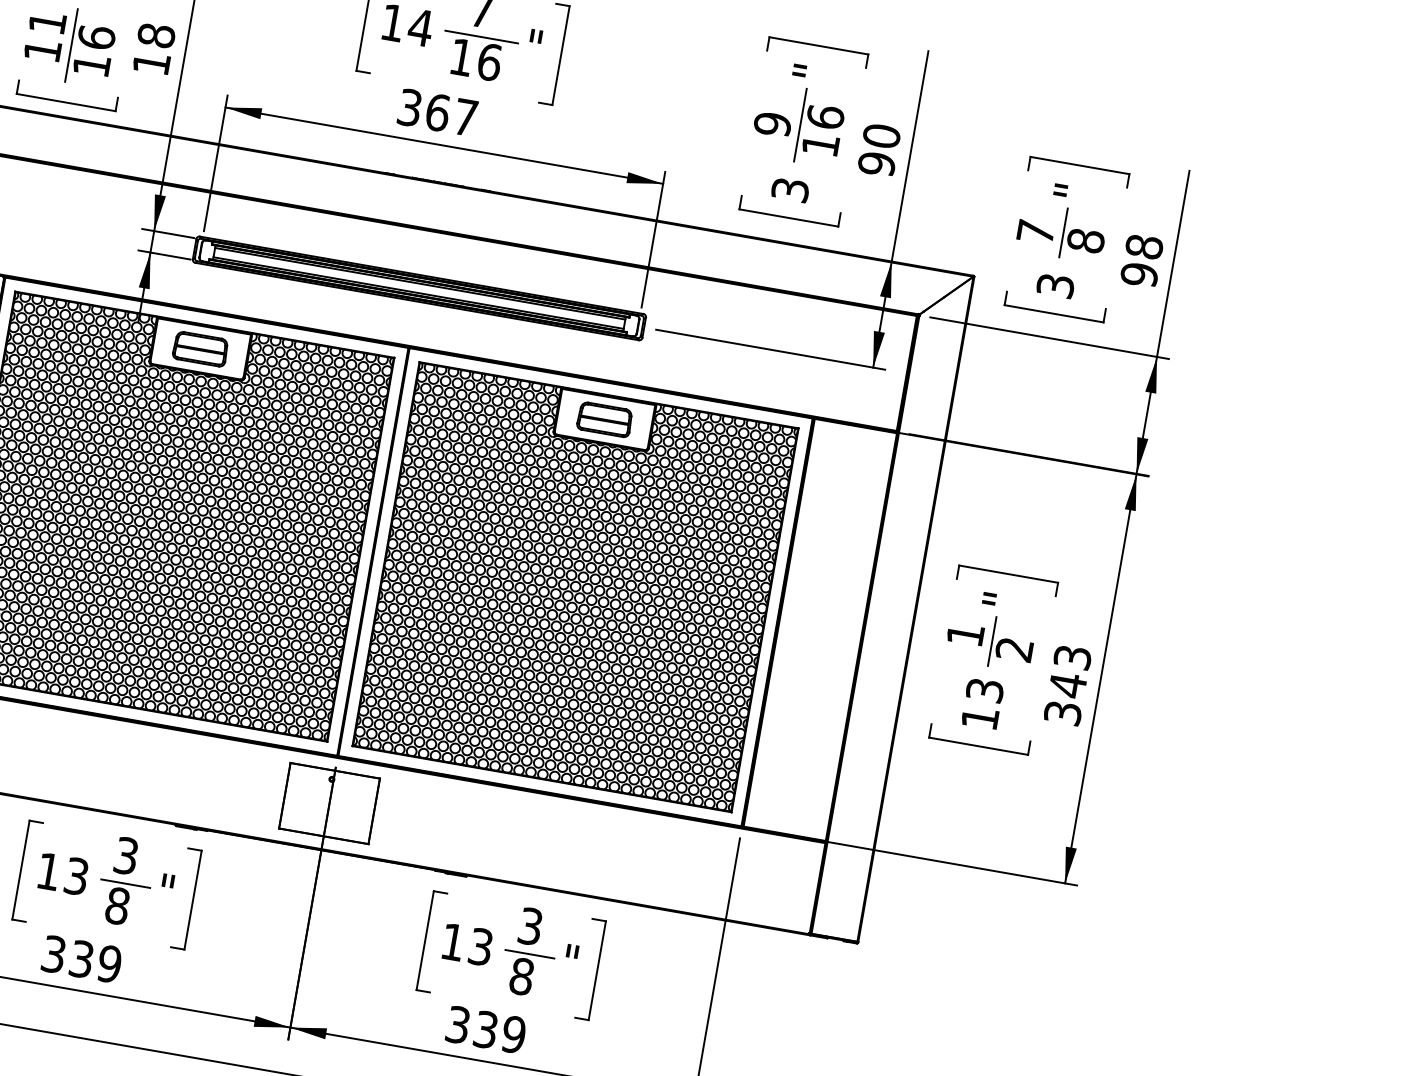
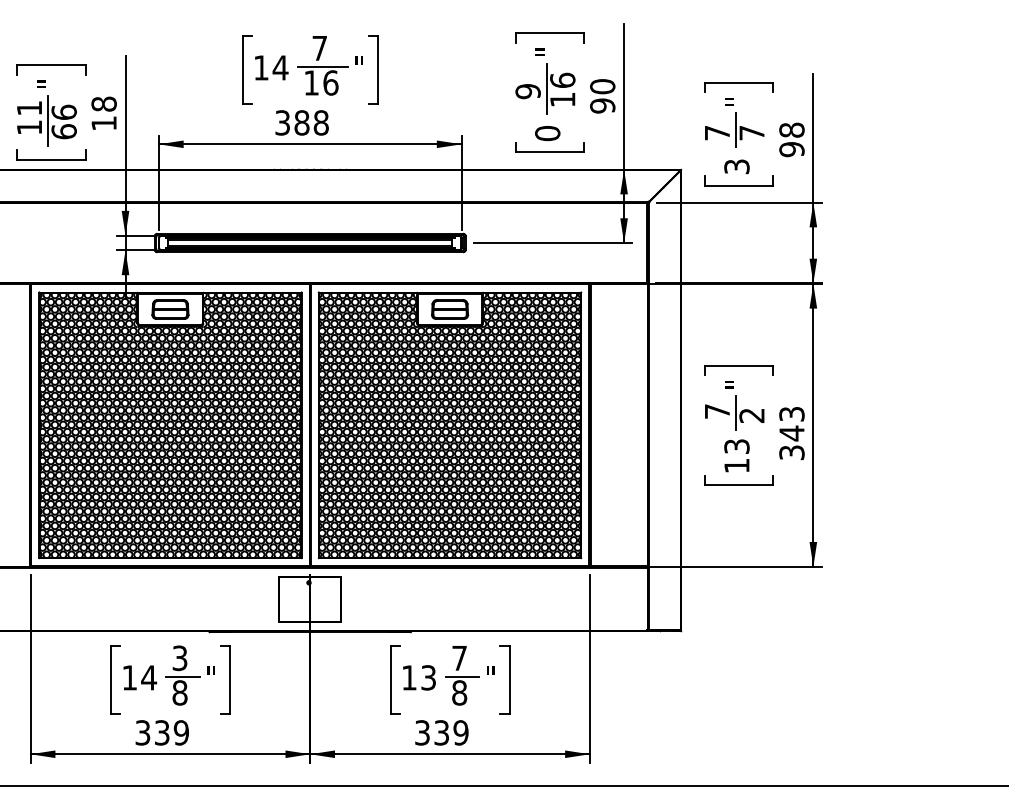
text: (90, 64) -> (63, 131), 16 -> 66
text: (451, 114) -> (311, 122), 367 -> 388
text: (790, 189) -> (547, 133), 3 -> 0
text: (1085, 239) -> (751, 132), 8 -> 7
text: (965, 634) -> (717, 411), 1 -> 7
text: (77, 876) -> (149, 677), 13 -> 14
text: (530, 926) -> (459, 658), 3 -> 7

